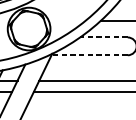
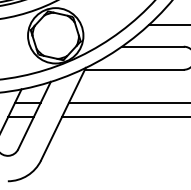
line: (103, 37) -> (152, 46), dashed -> solid
line: (89, 55) -> (133, 69), dashed -> solid

